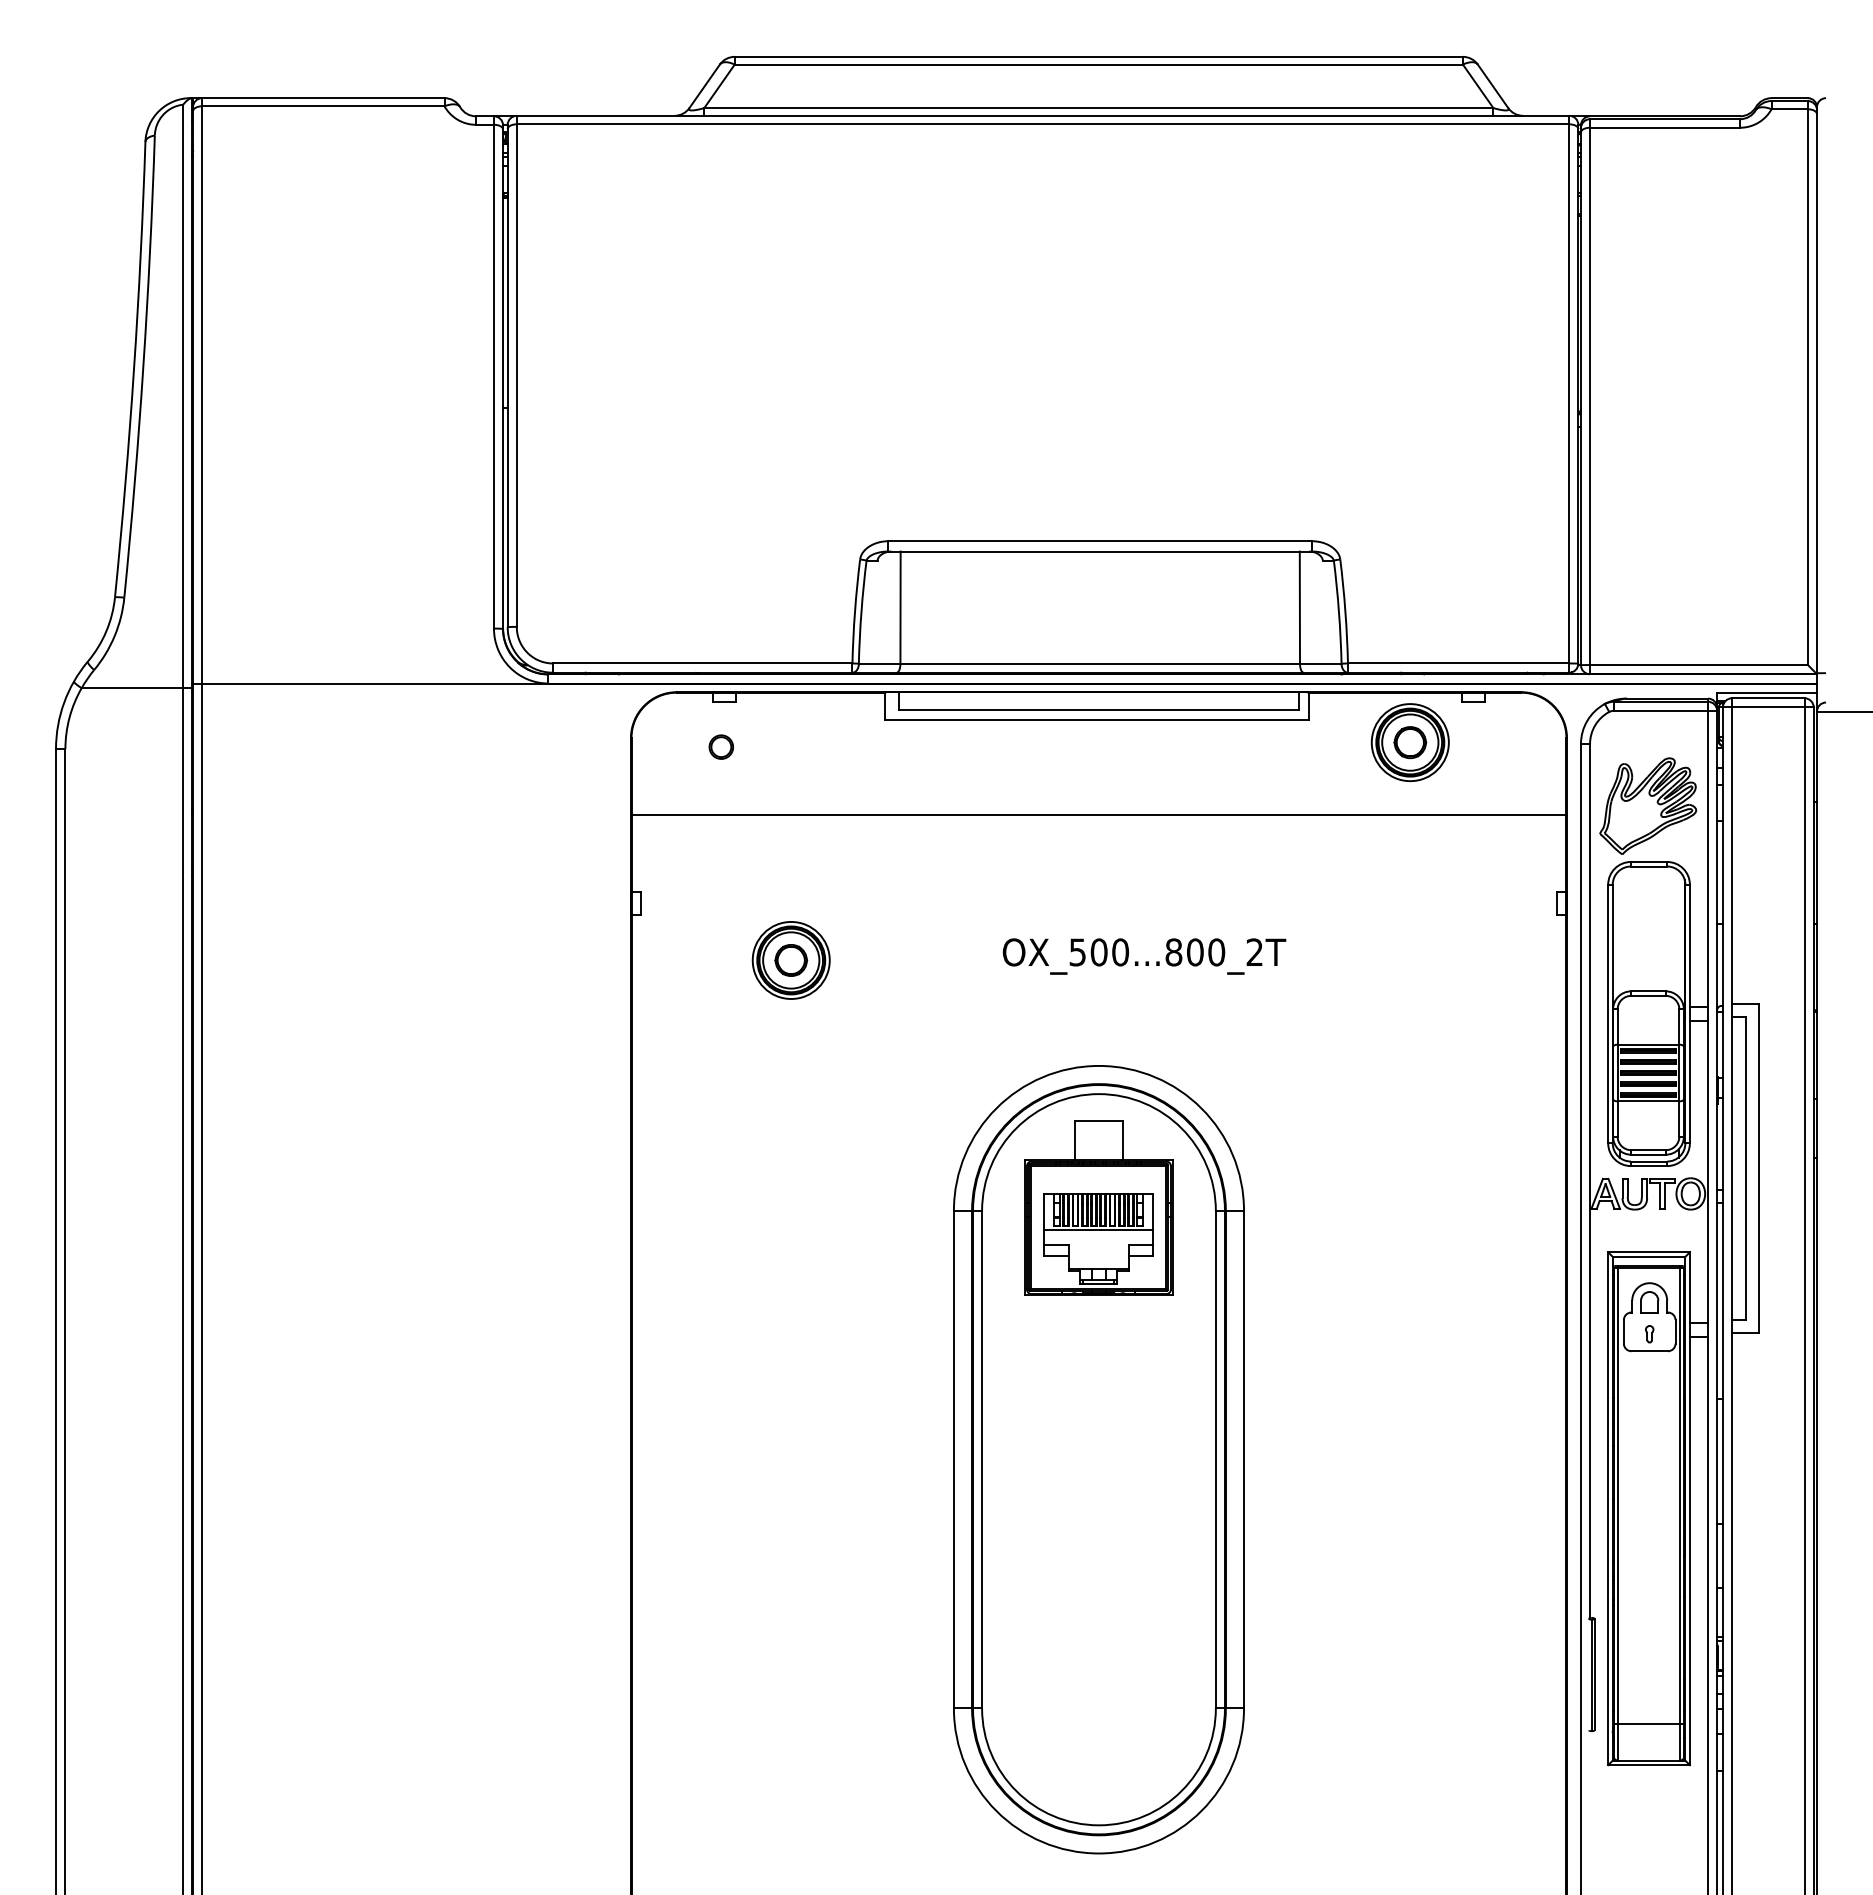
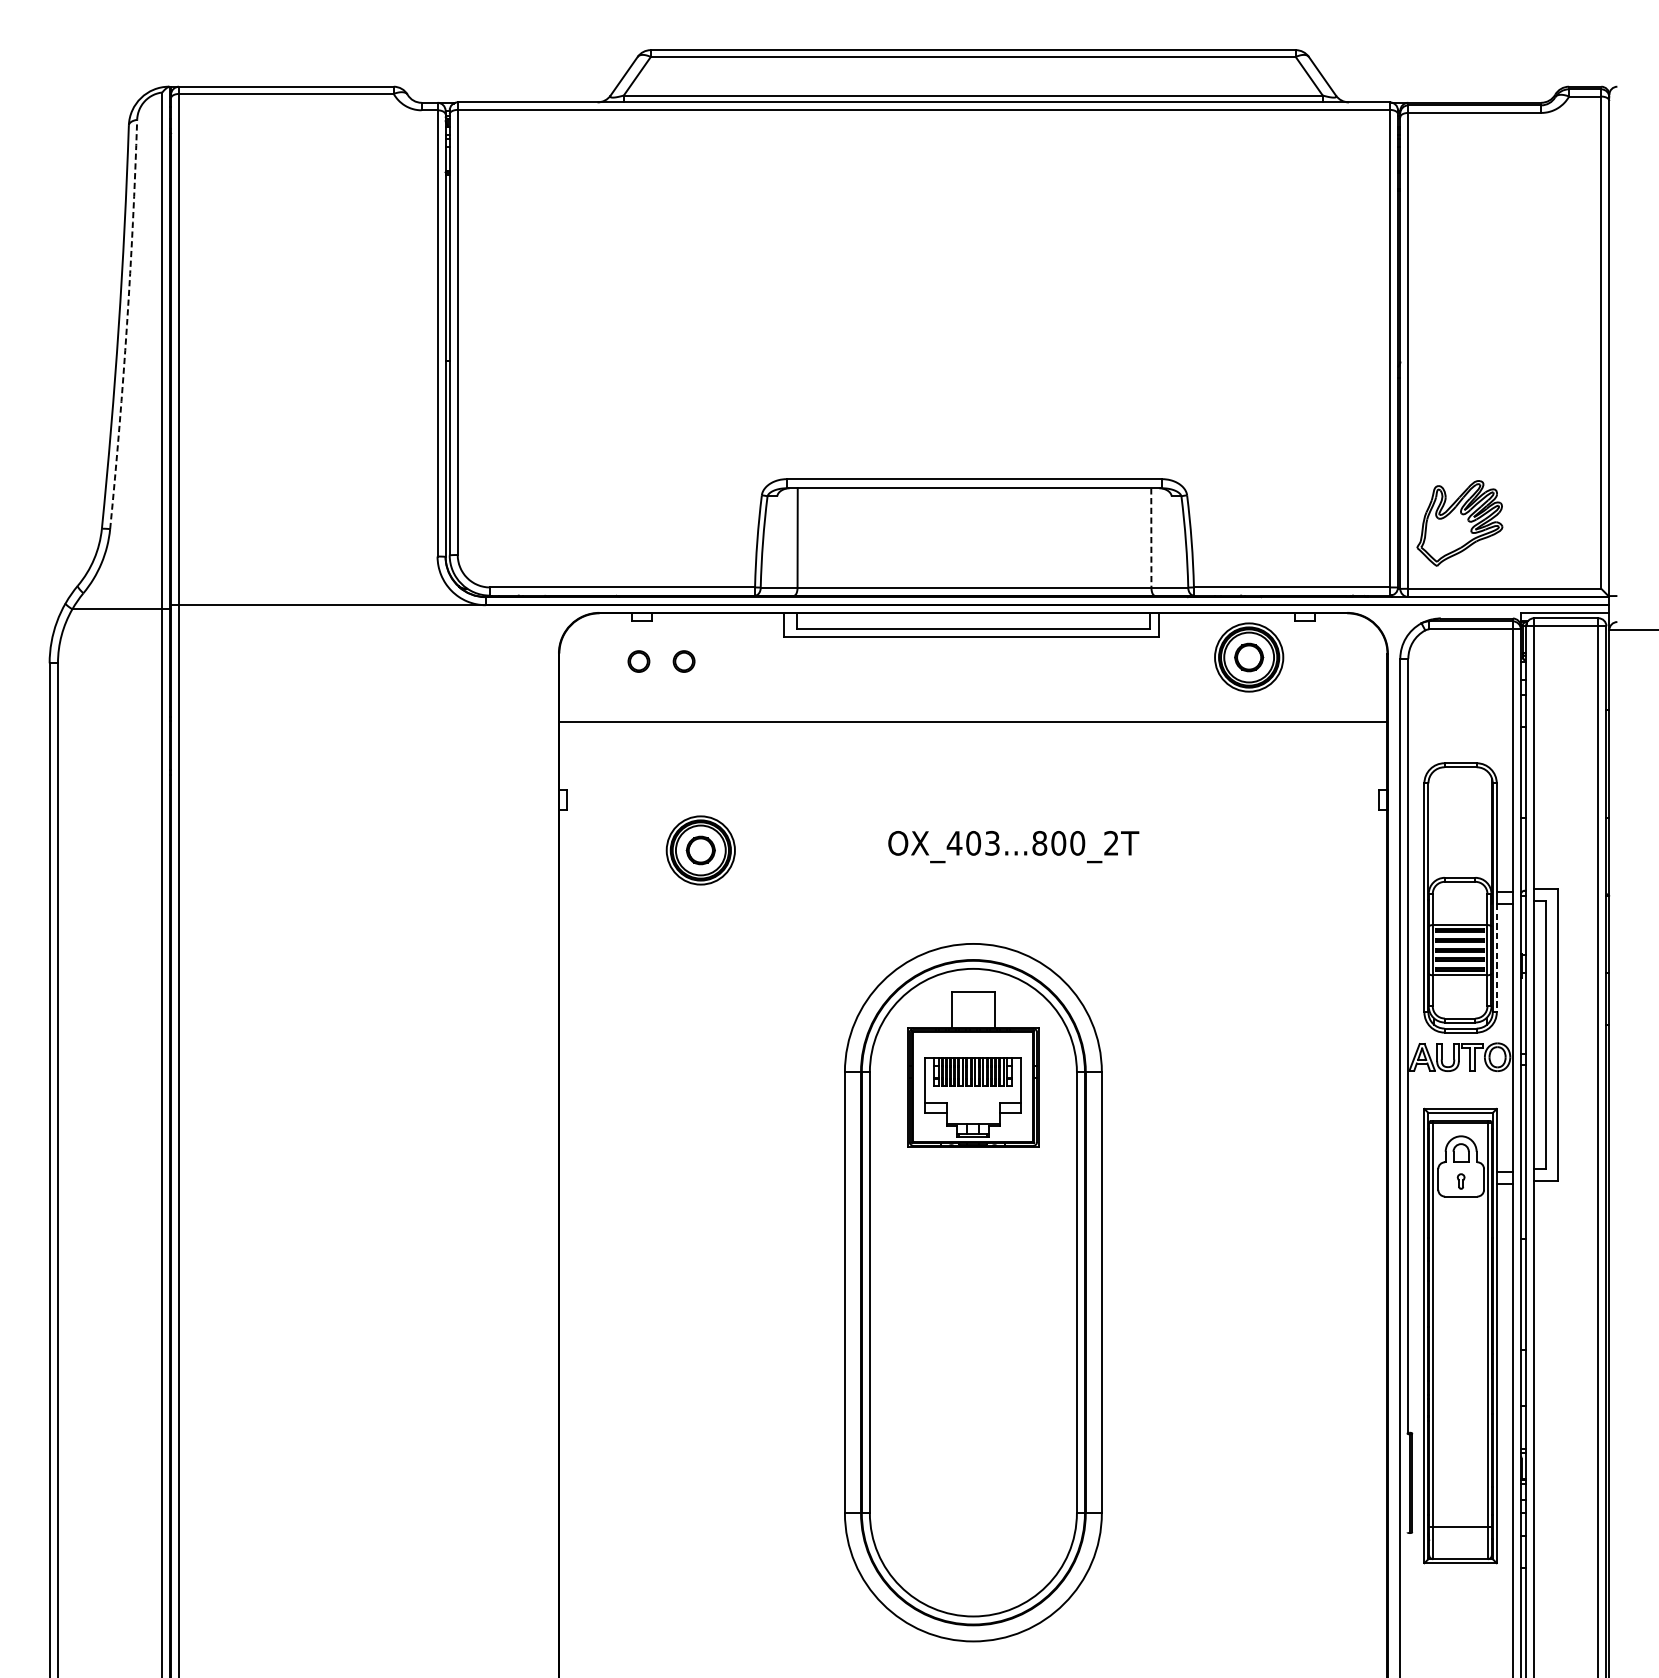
arc: (143, 366) -> (127, 324), solid -> dashed
line: (1299, 608) -> (1151, 538), solid -> dashed
part: (771, 746) -> (683, 660), added
part: (1648, 805) -> (1460, 522), moved
text: (1098, 952) -> (972, 843), OX_500...800_2T -> OX_403...800_2T
line: (1689, 1082) -> (1496, 958), solid -> dashed
line: (1098, 1230) -> (972, 1089), removed

